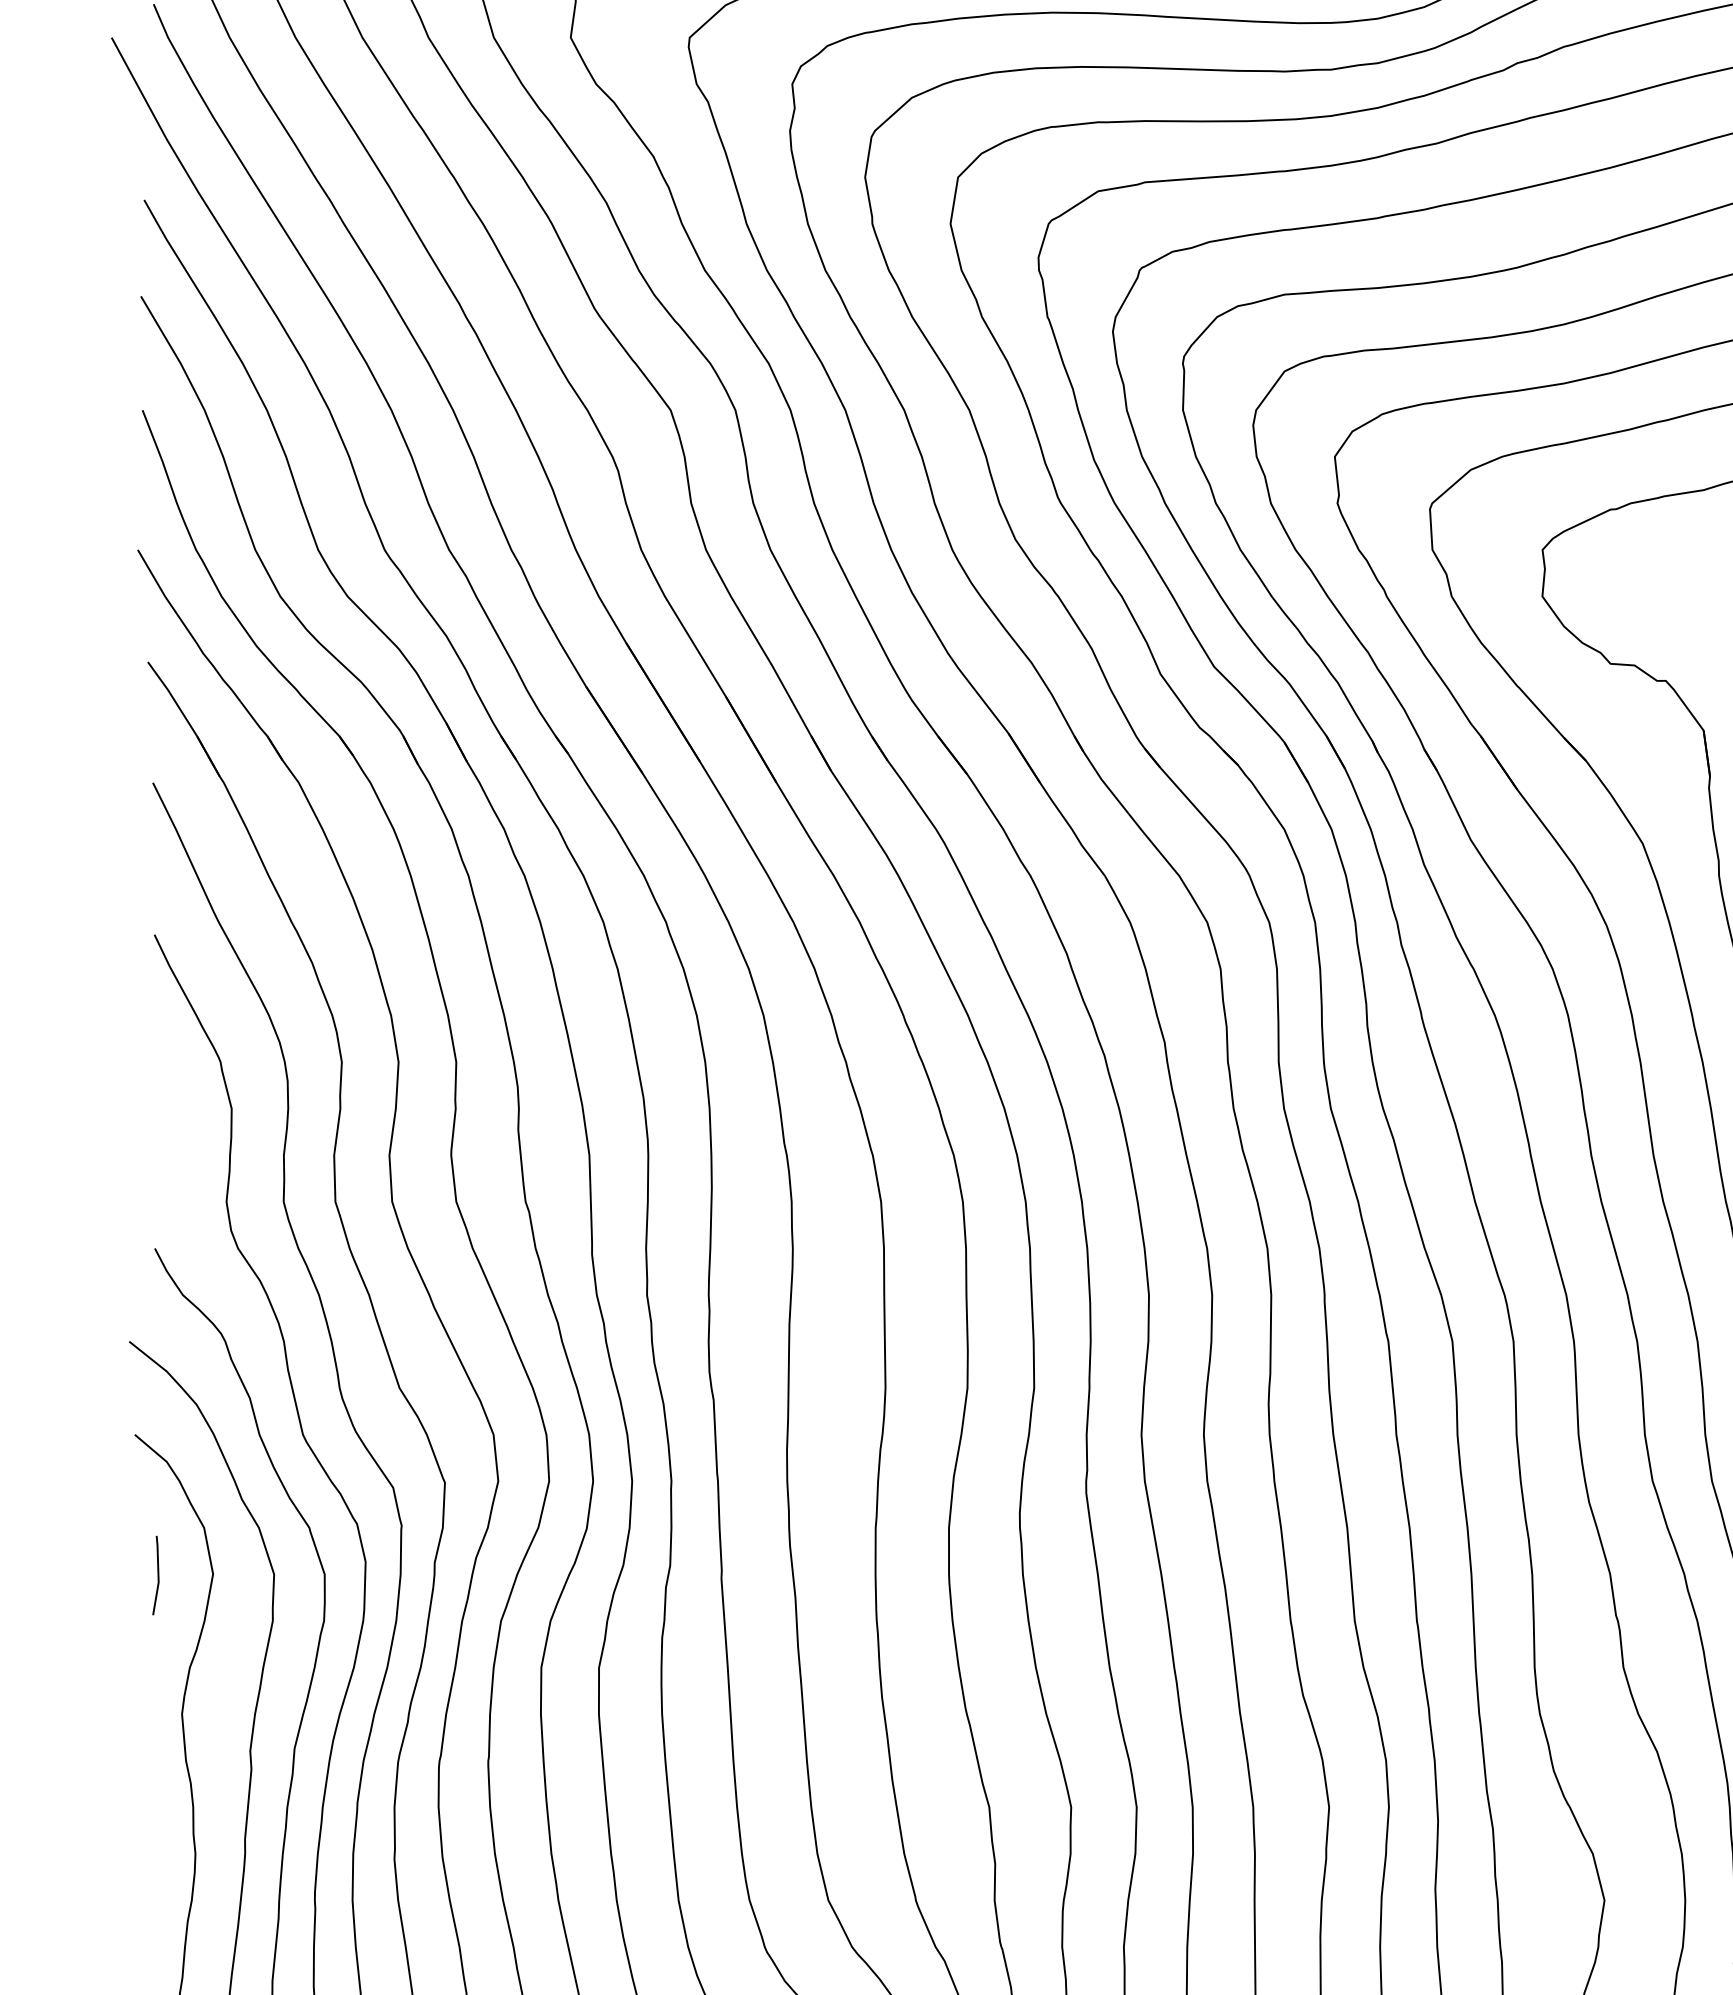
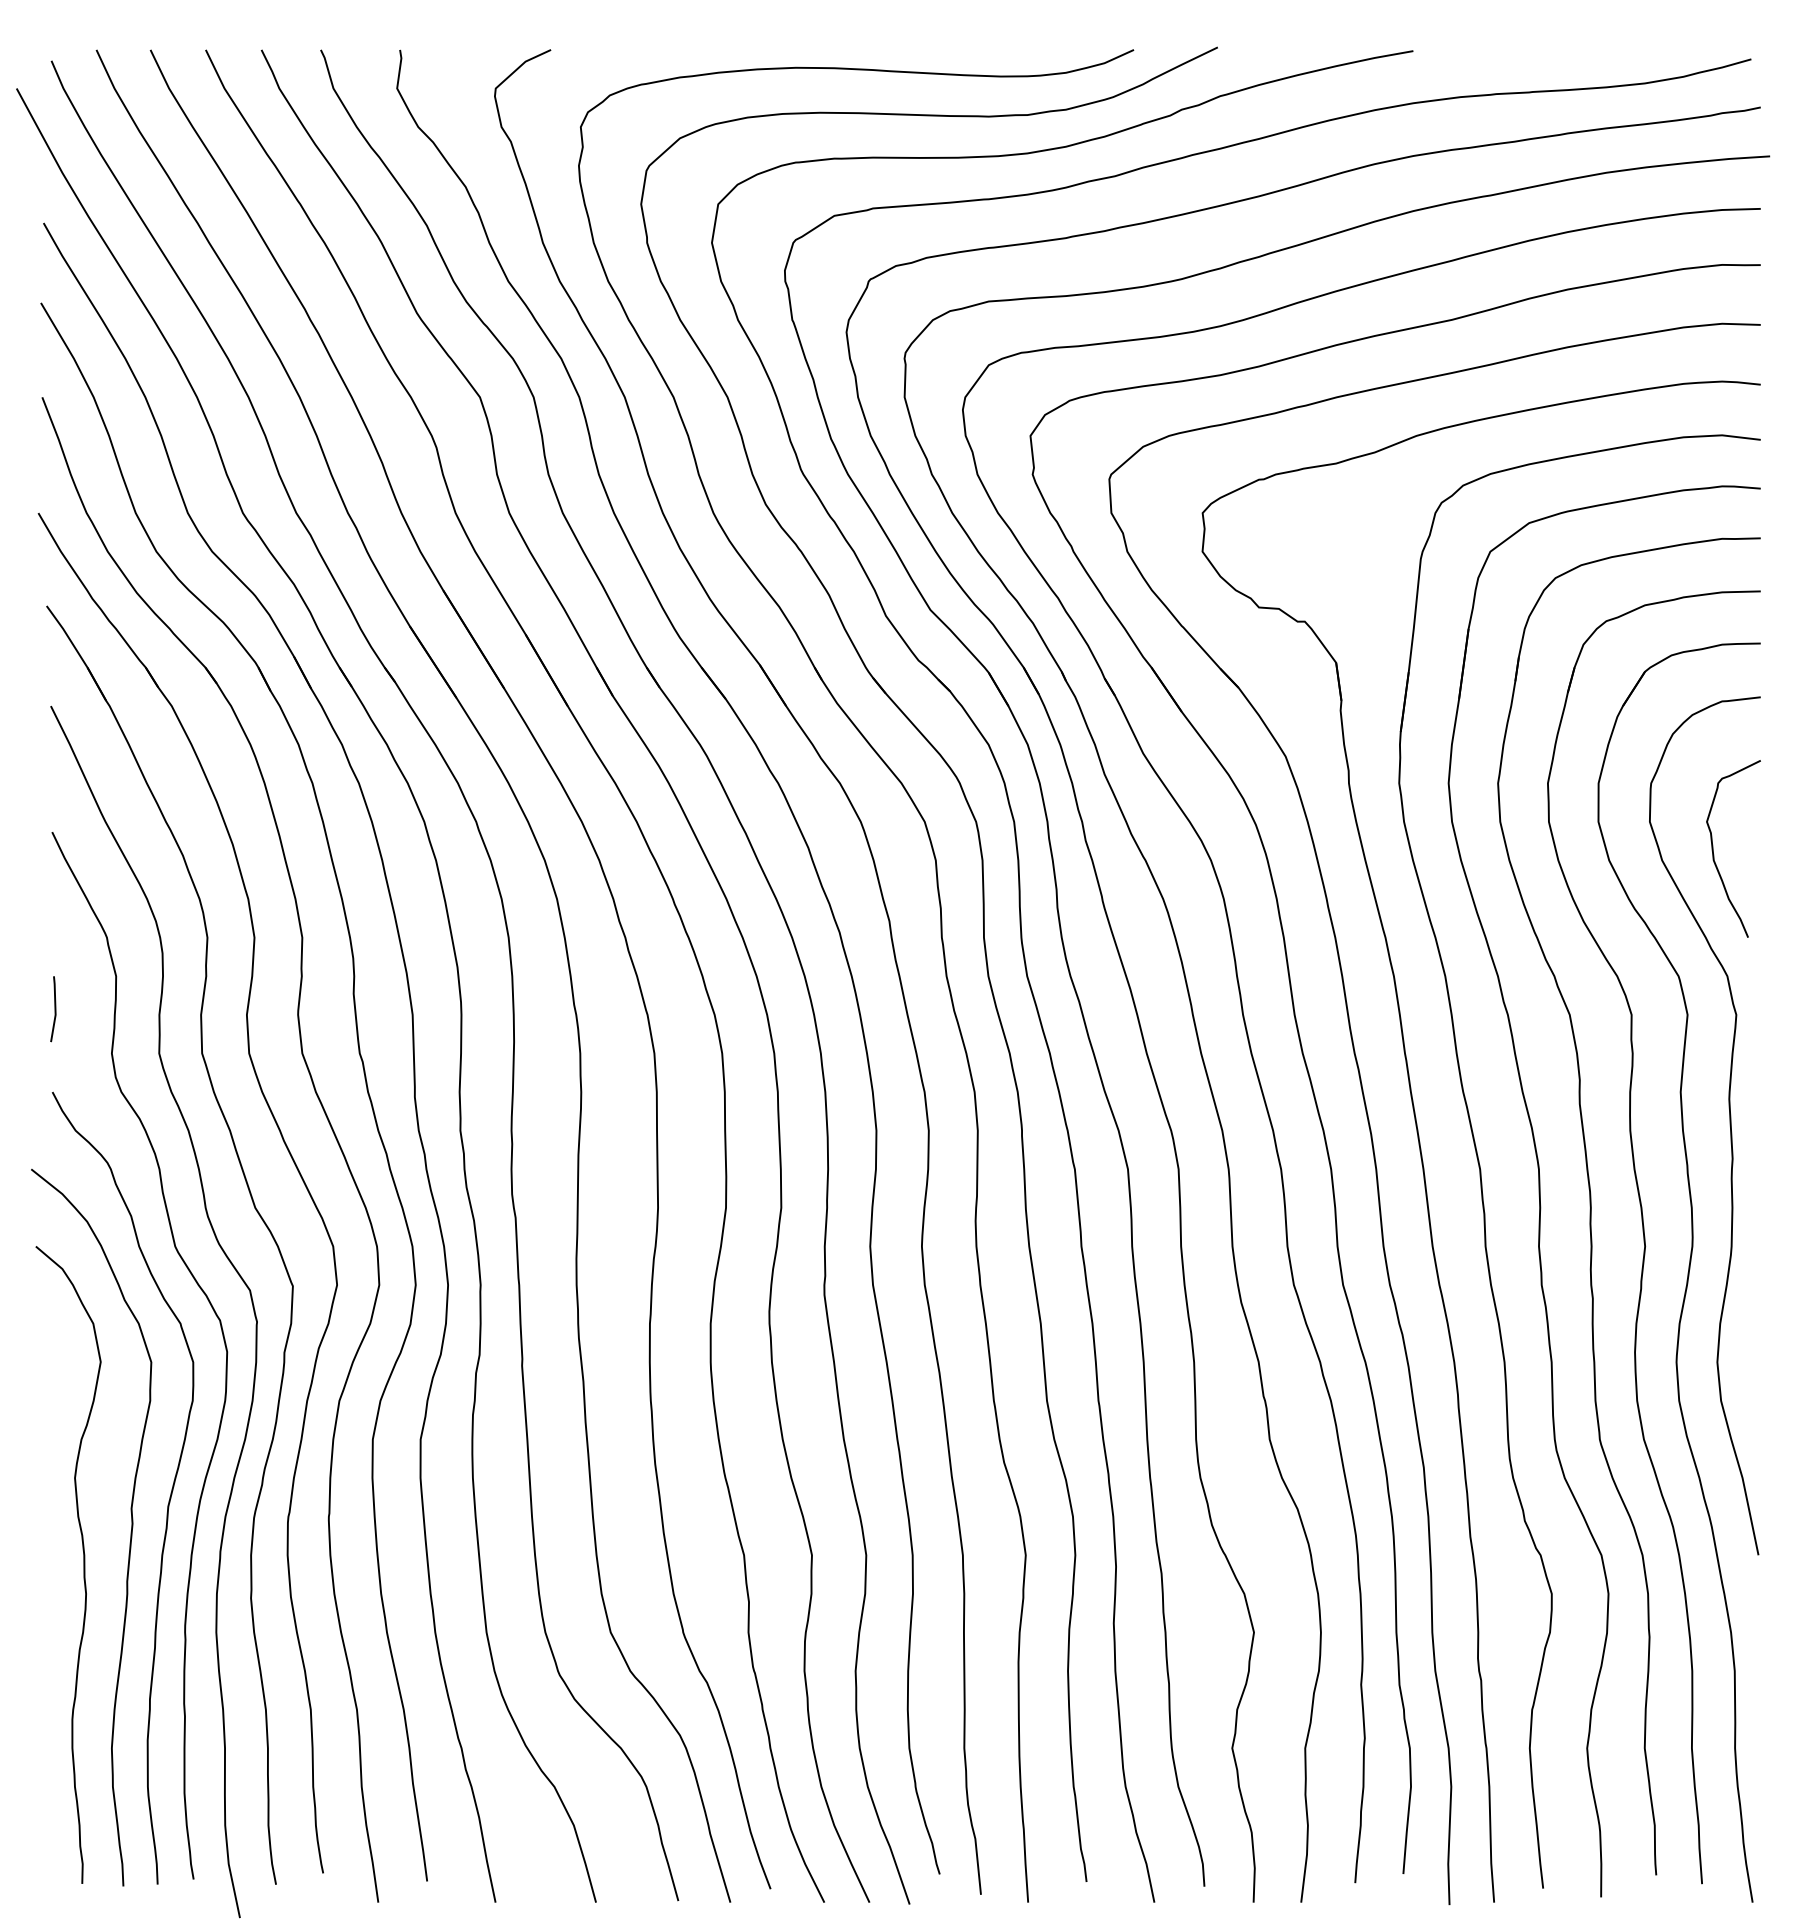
line: (157, 1575) -> (54, 1009), moved

